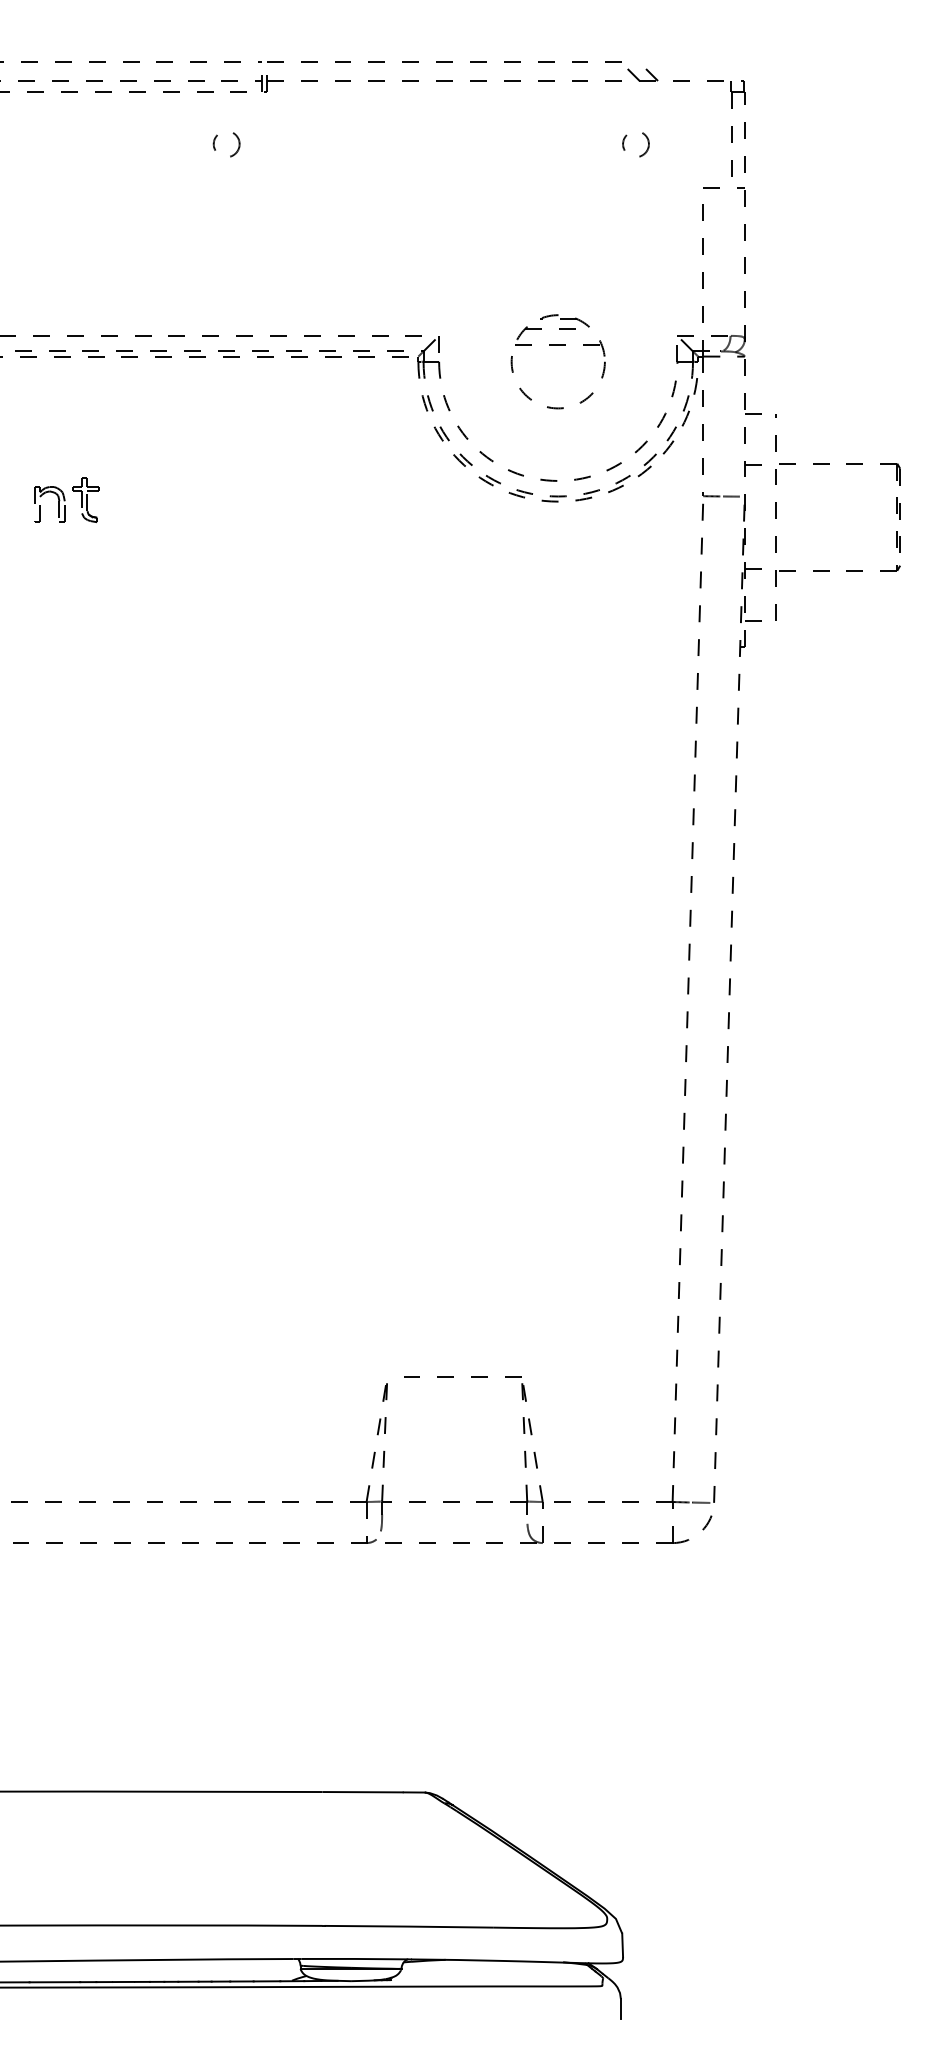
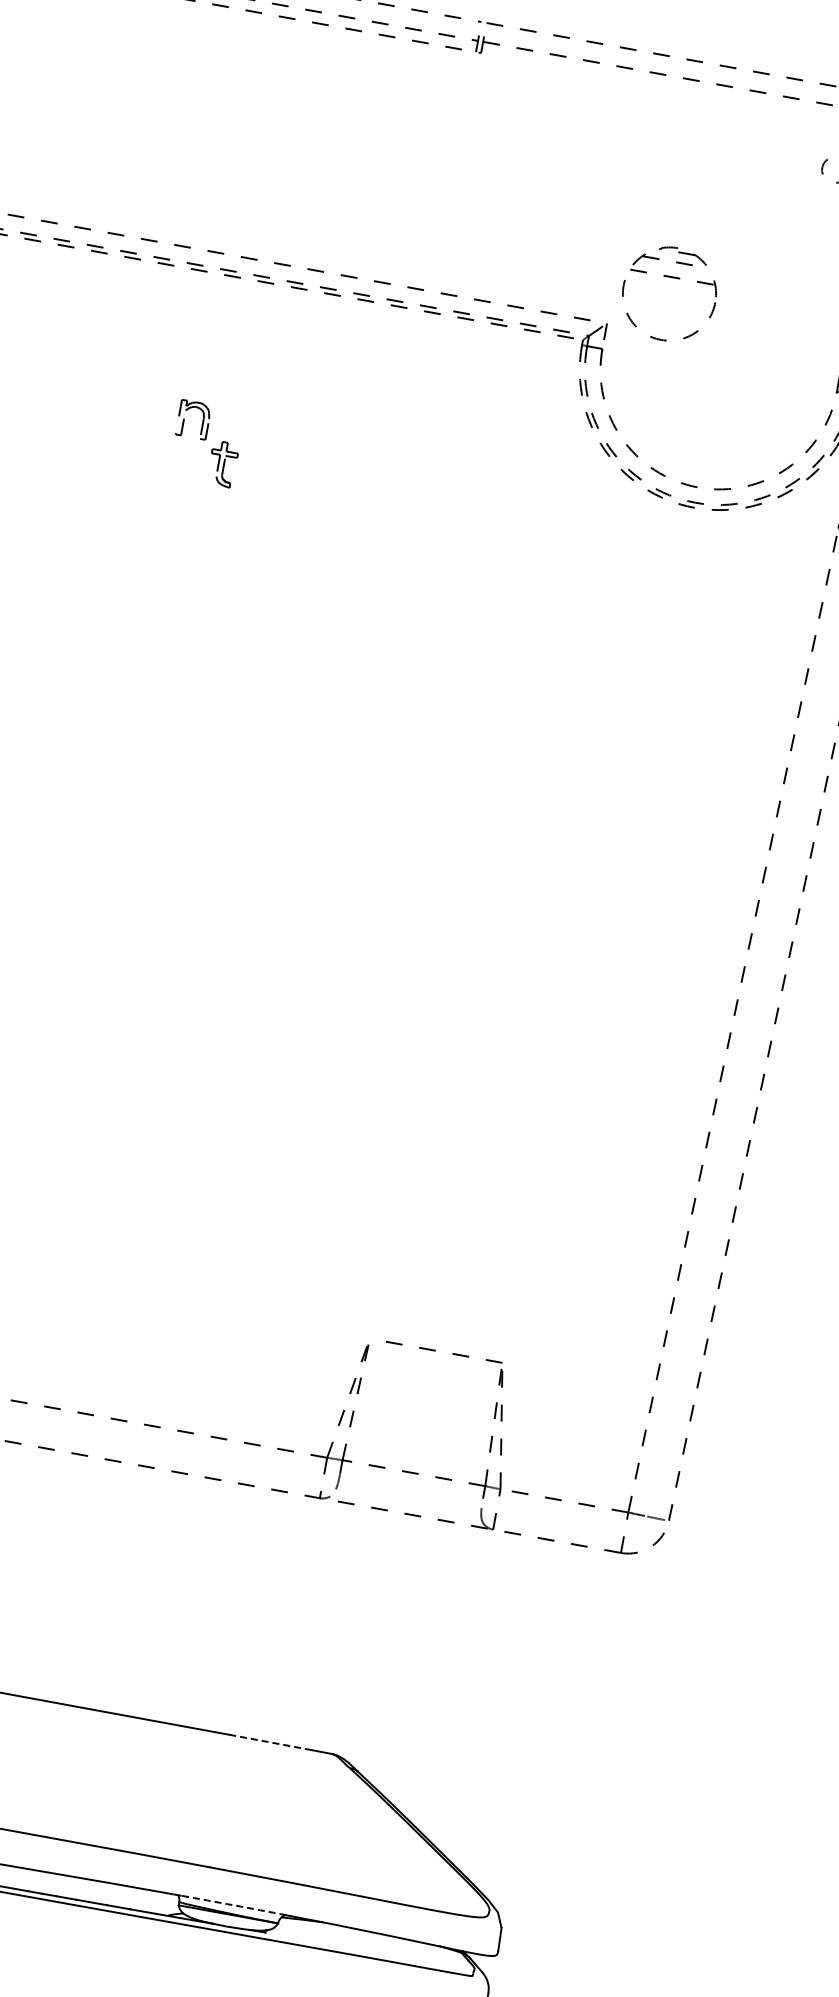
circle: (226, 144) -> (432, 97), removed
part: (557, 345) -> (671, 277), moved
part: (85, 499) -> (222, 463), moved
line: (361, 1792) -> (270, 1742), solid -> dashed
arc: (354, 1959) -> (233, 1905), solid -> dashed

